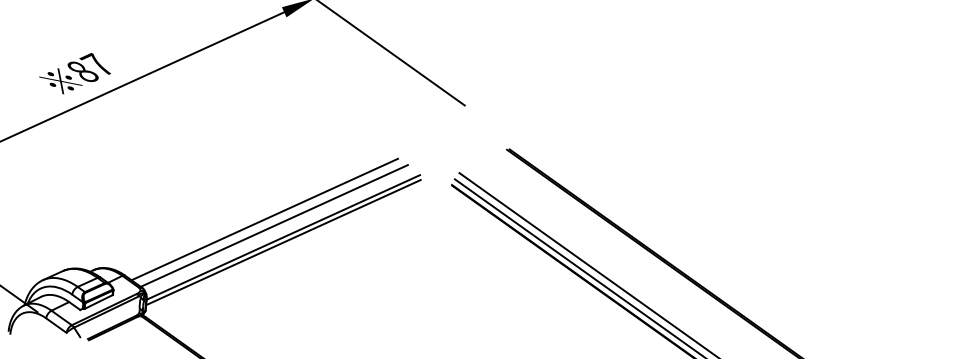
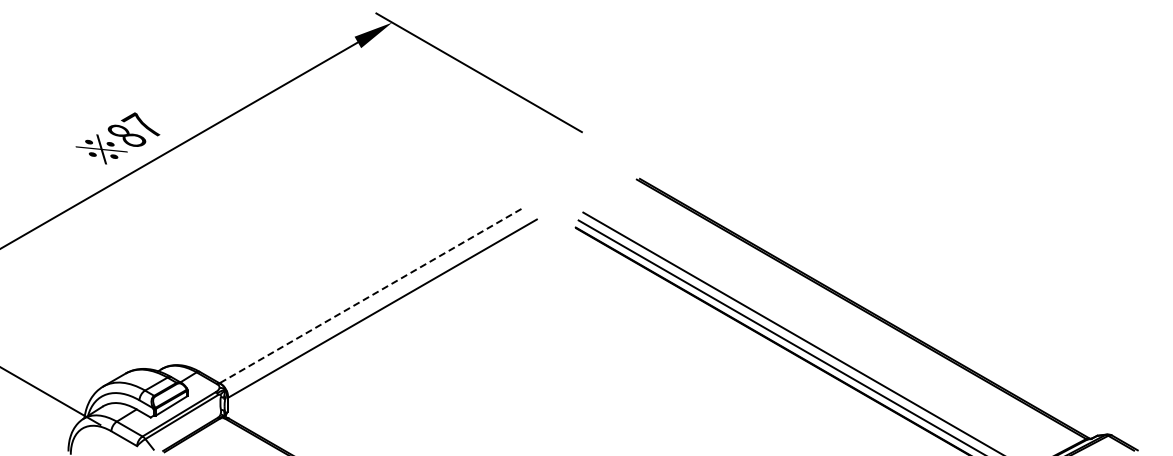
line: (264, 219) -> (358, 289), removed
line: (274, 226) -> (370, 296), solid -> dashed
line: (283, 242) -> (383, 314), removed

